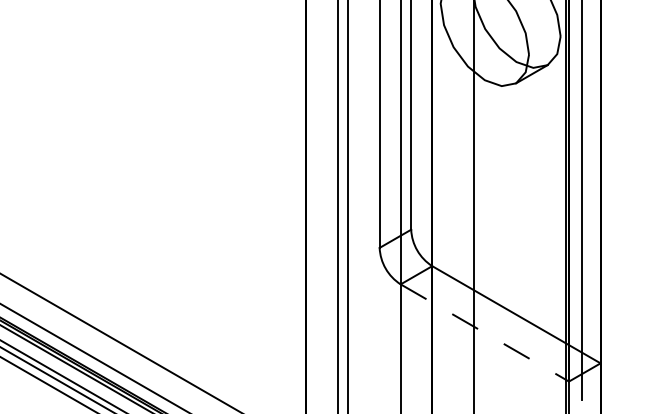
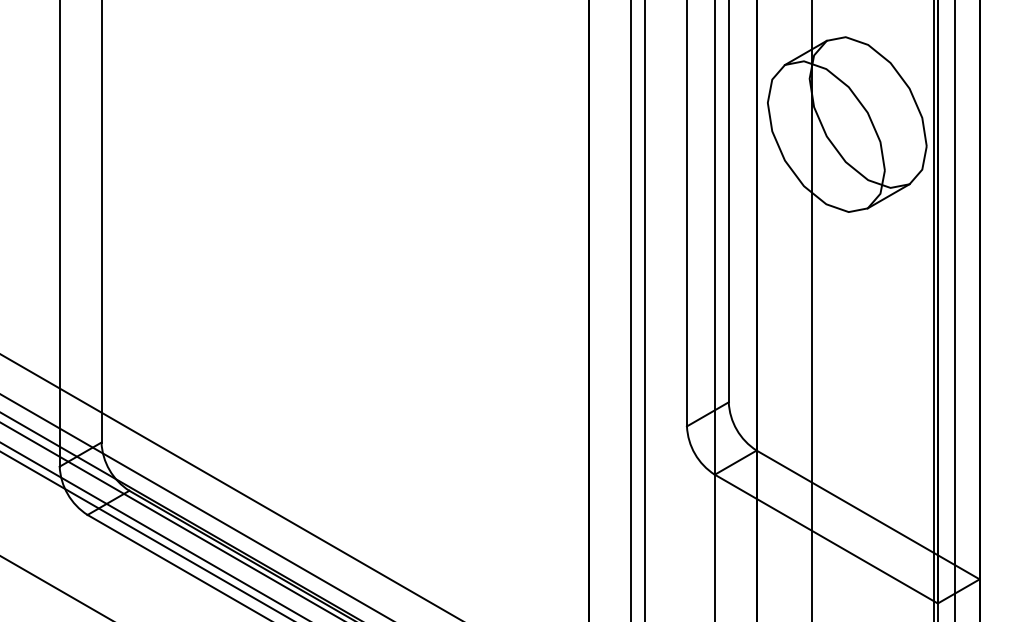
line: (484, 333) -> (826, 539), dashed -> solid

